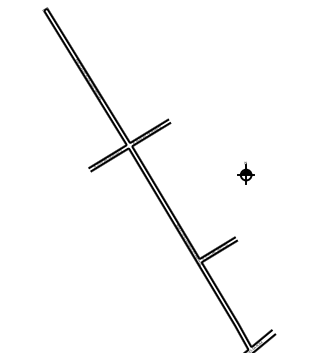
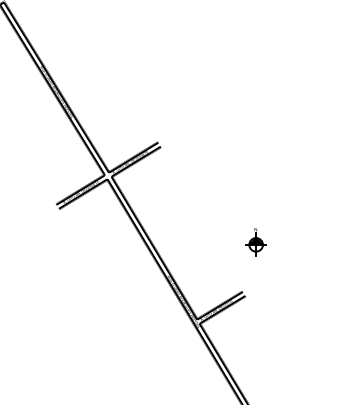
part: (245, 173) -> (255, 242), moved

